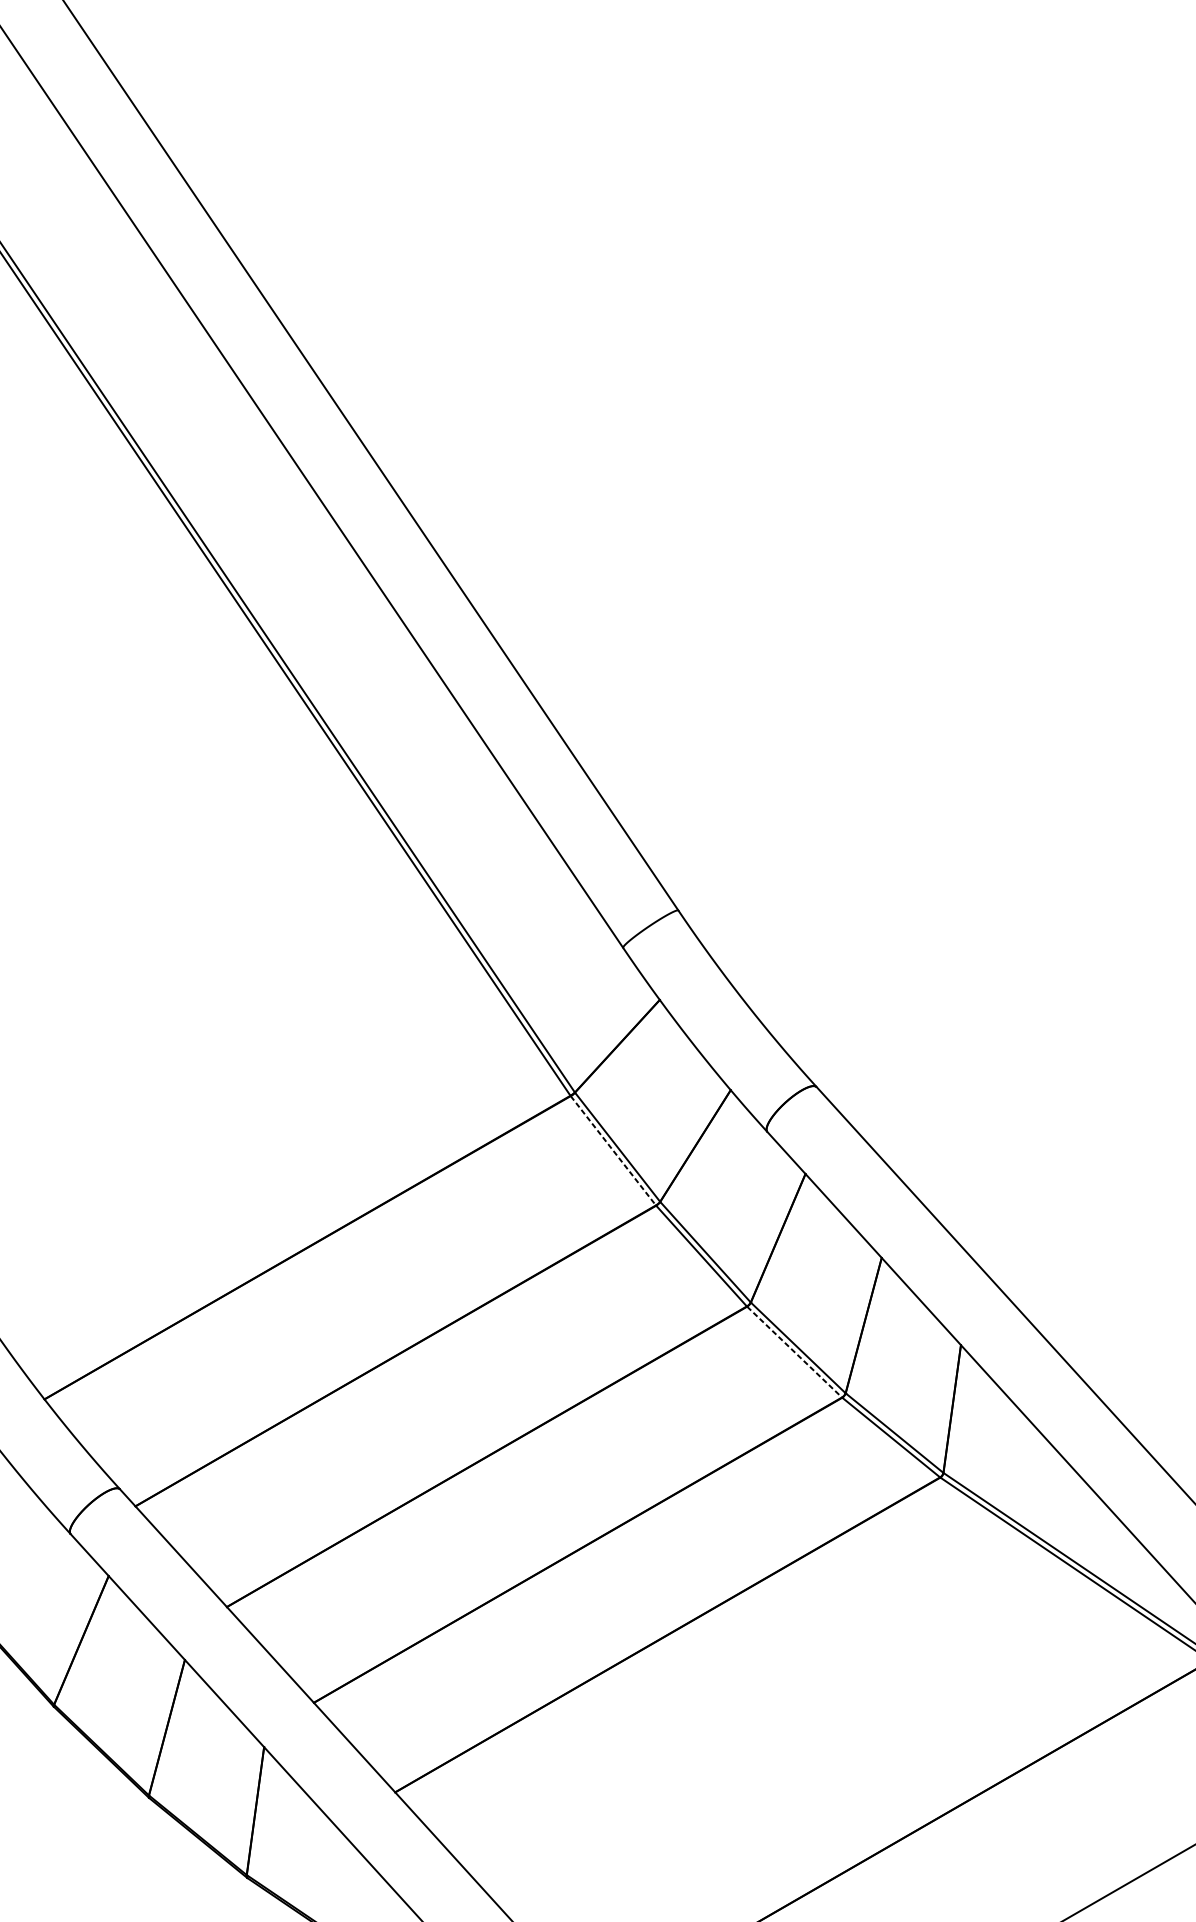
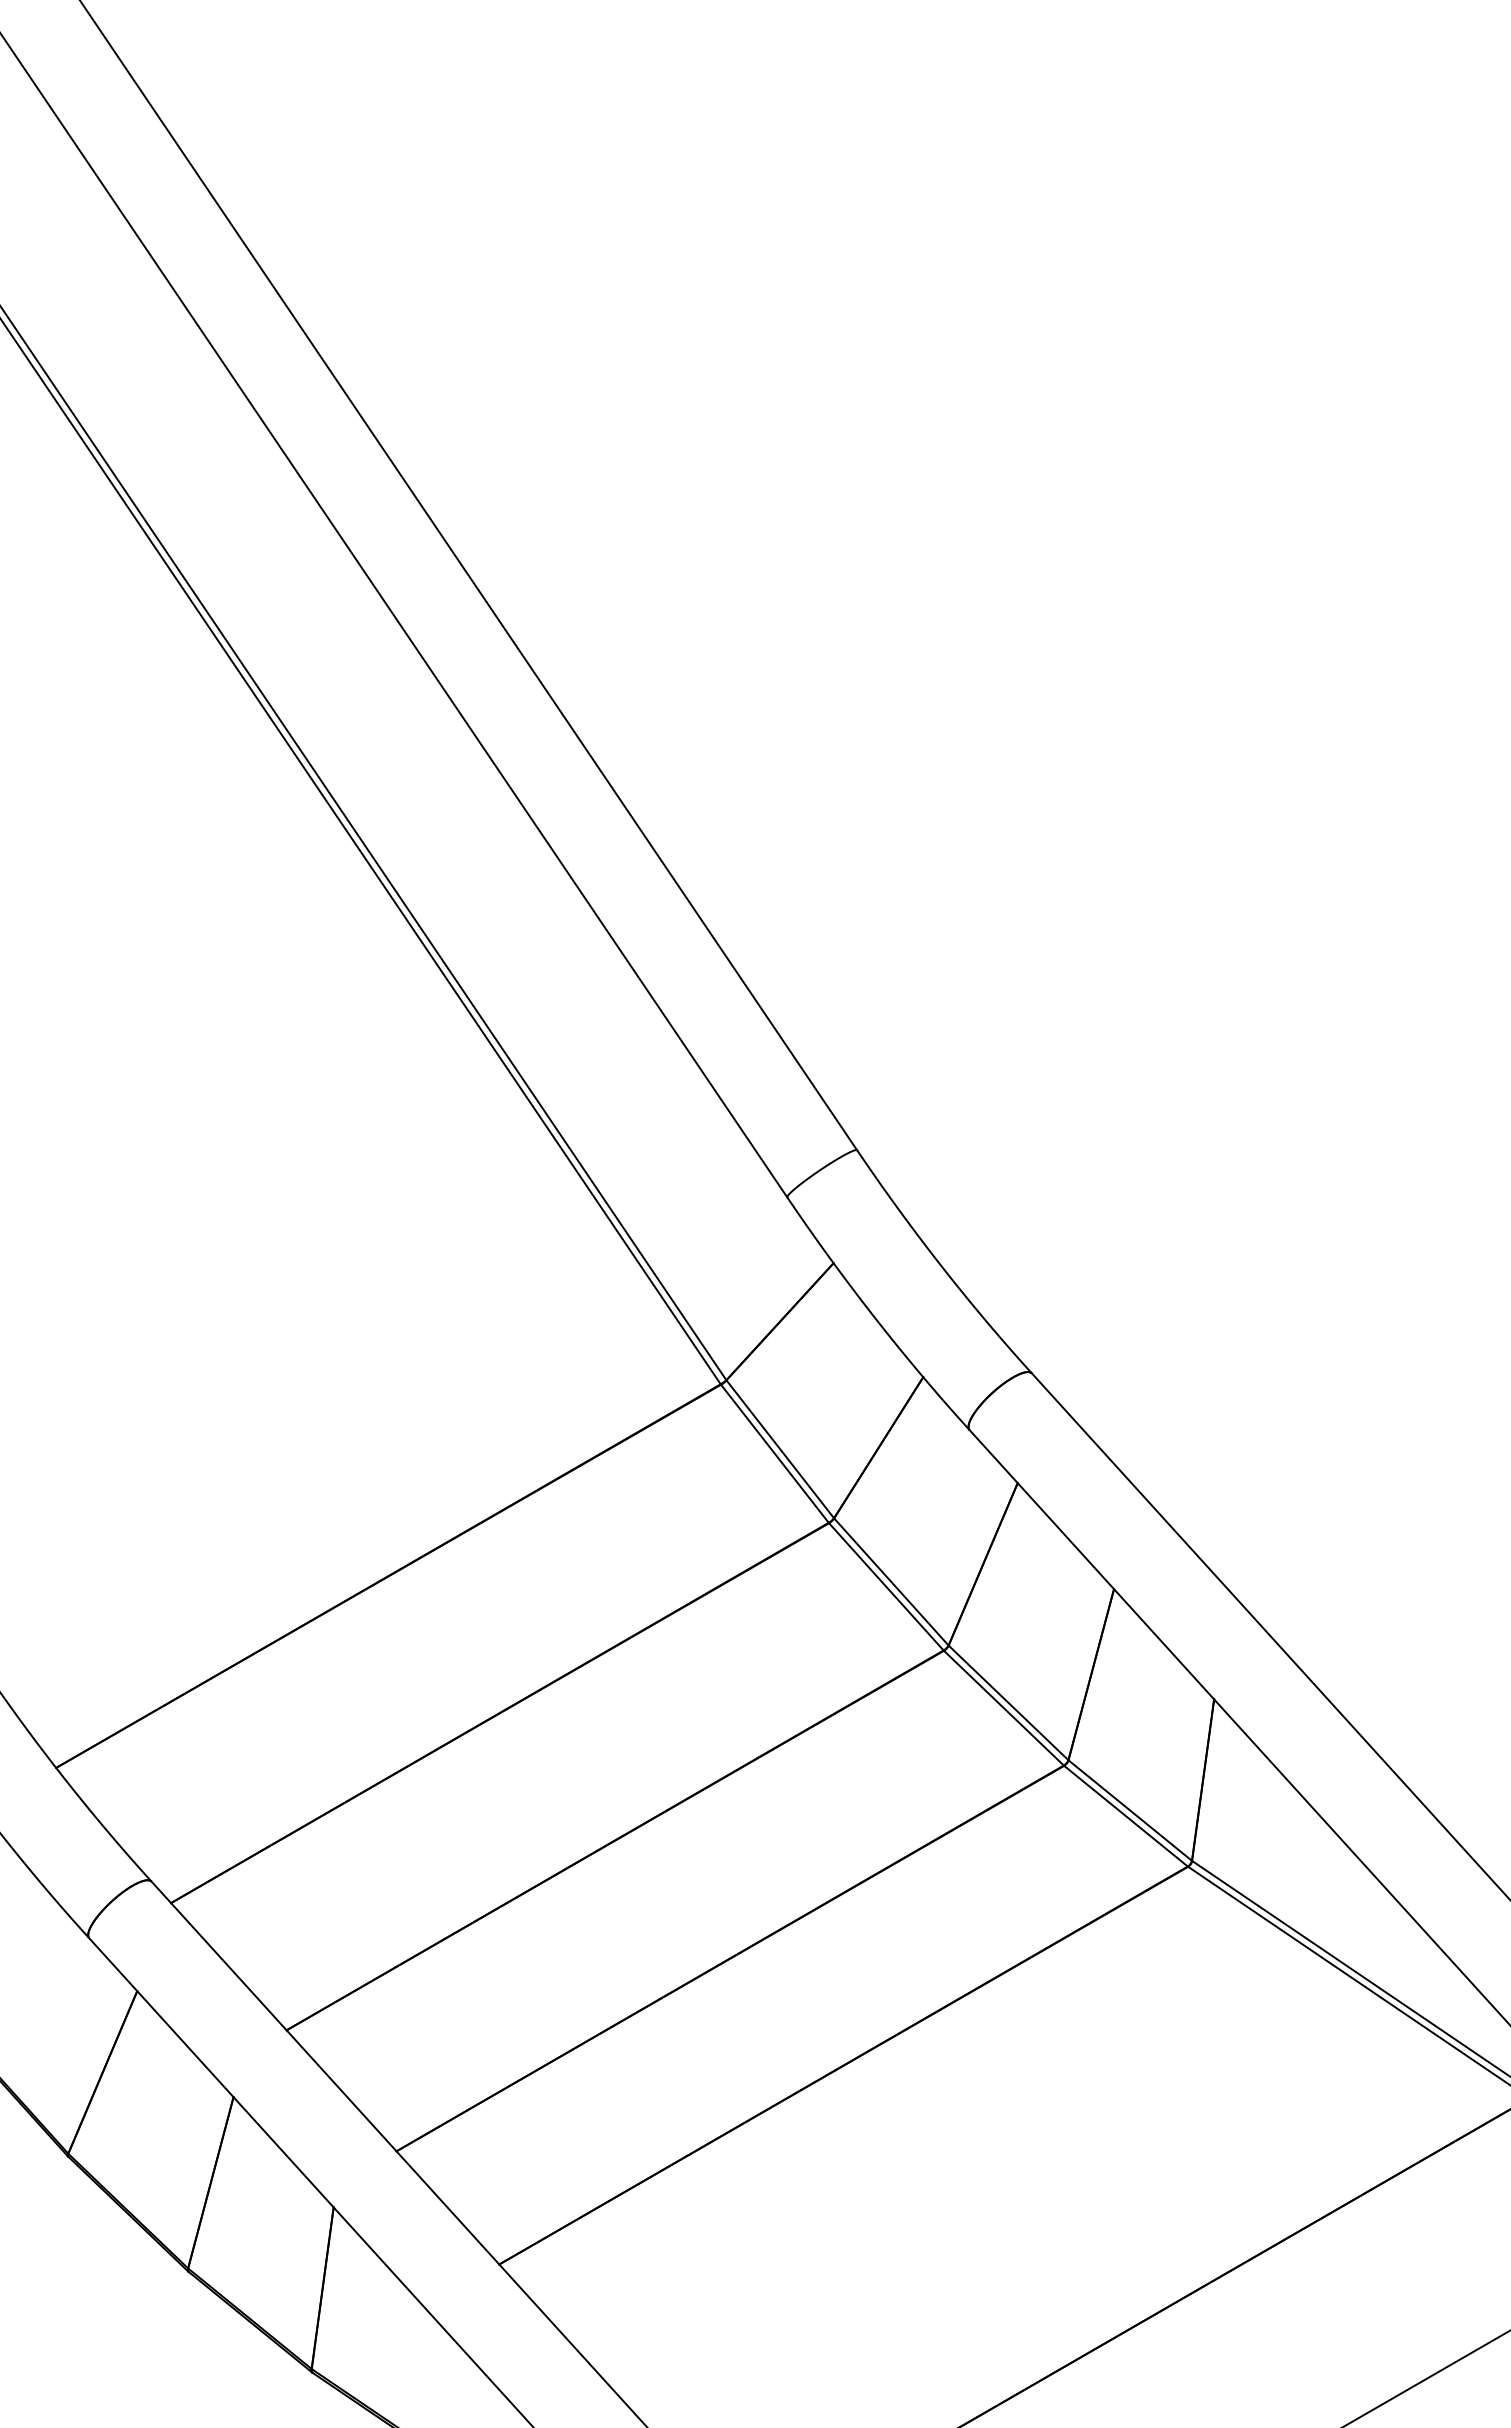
line: (613, 1150) -> (774, 1453), dashed -> solid
line: (794, 1352) -> (1003, 1708), dashed -> solid

